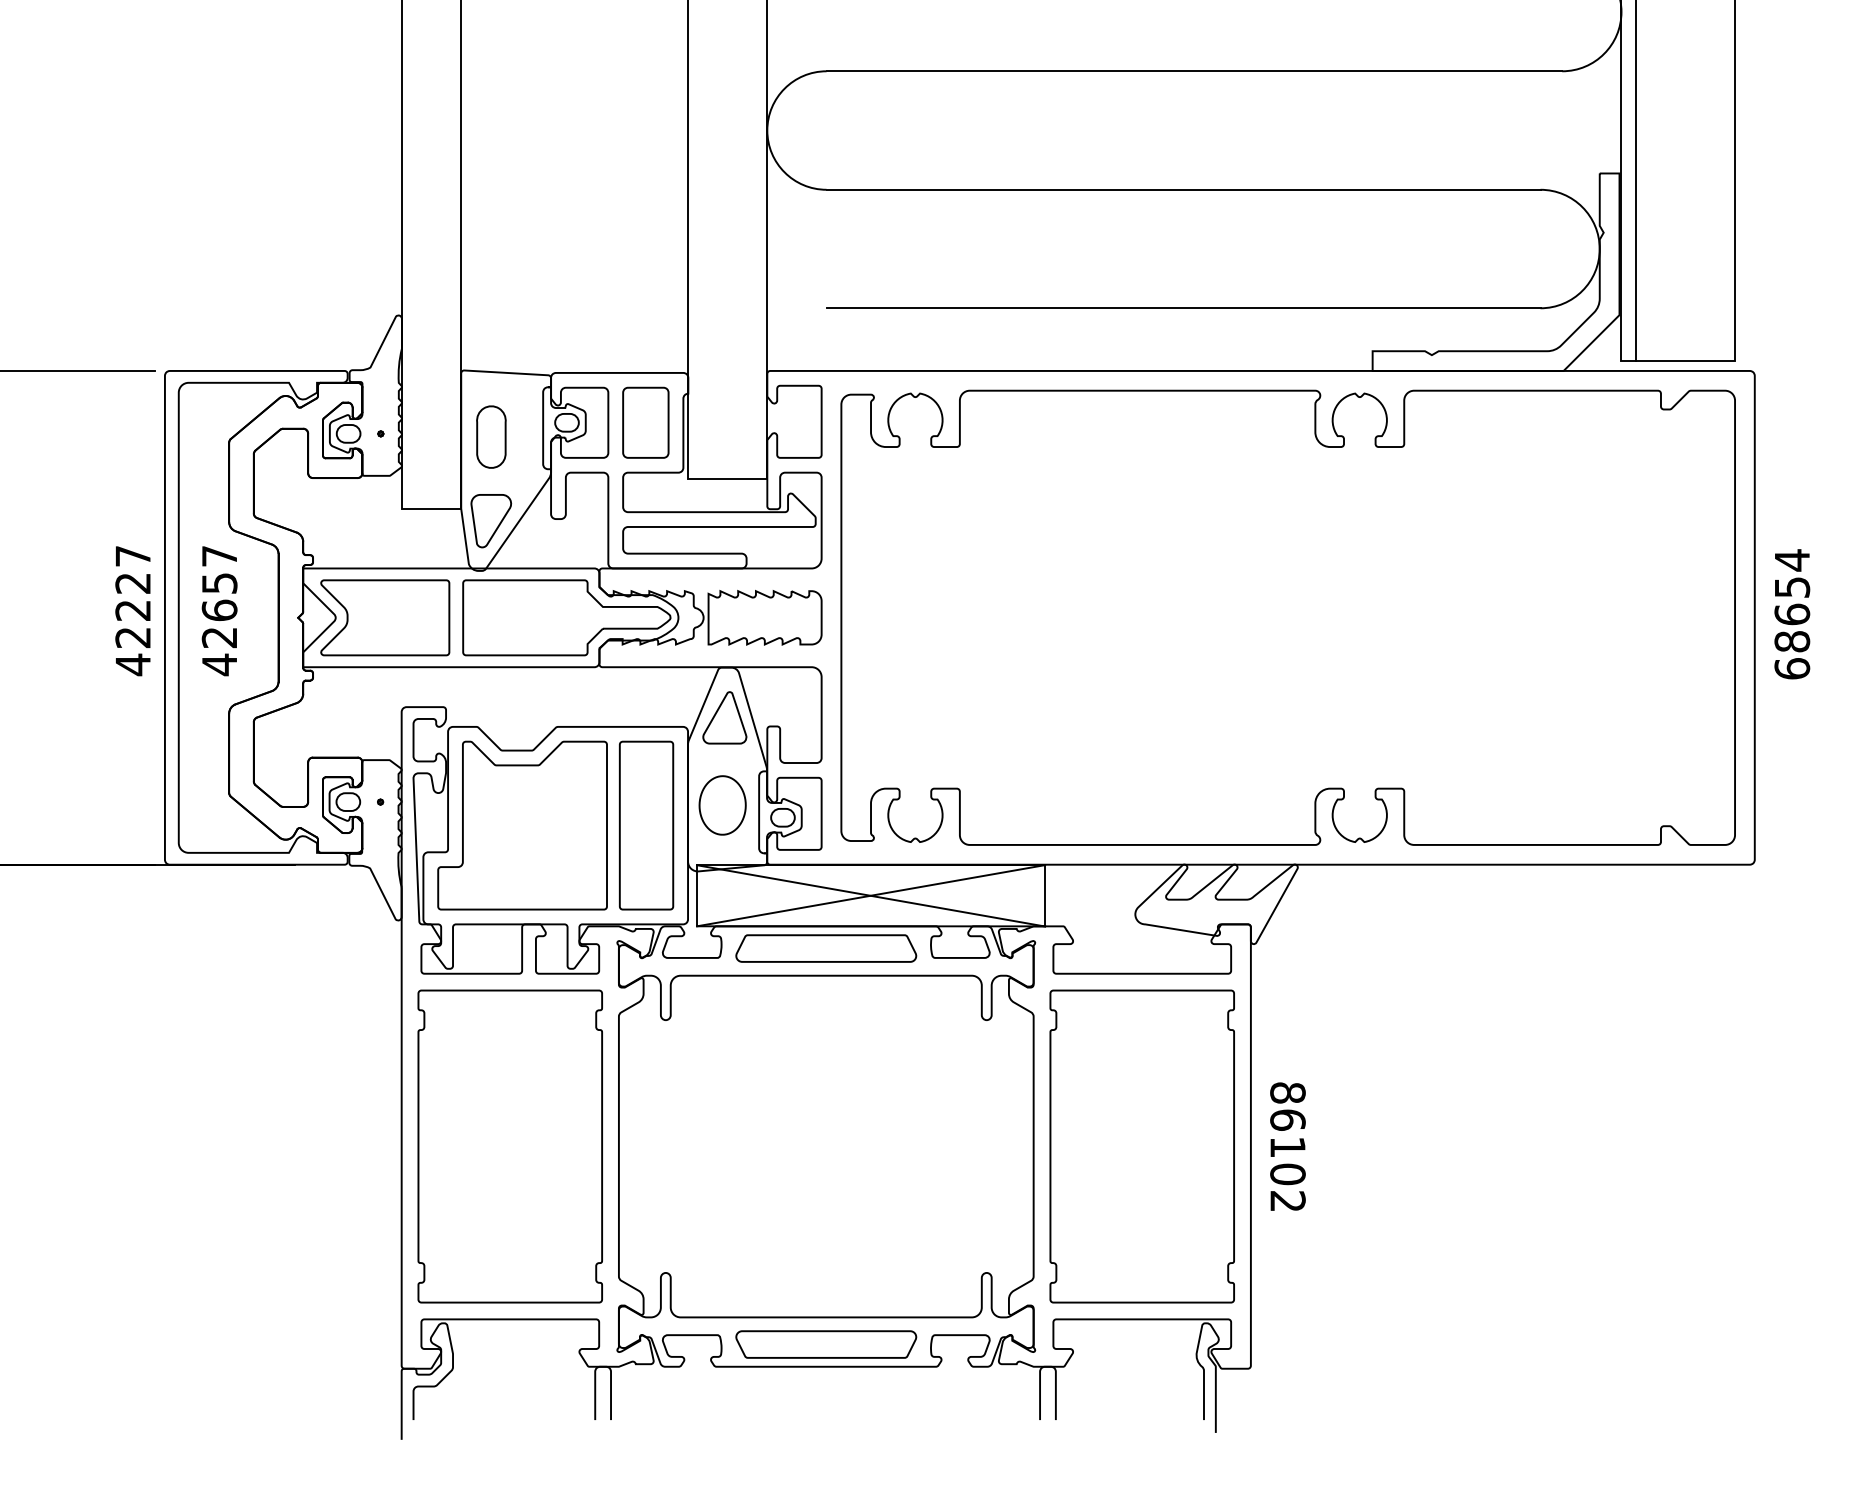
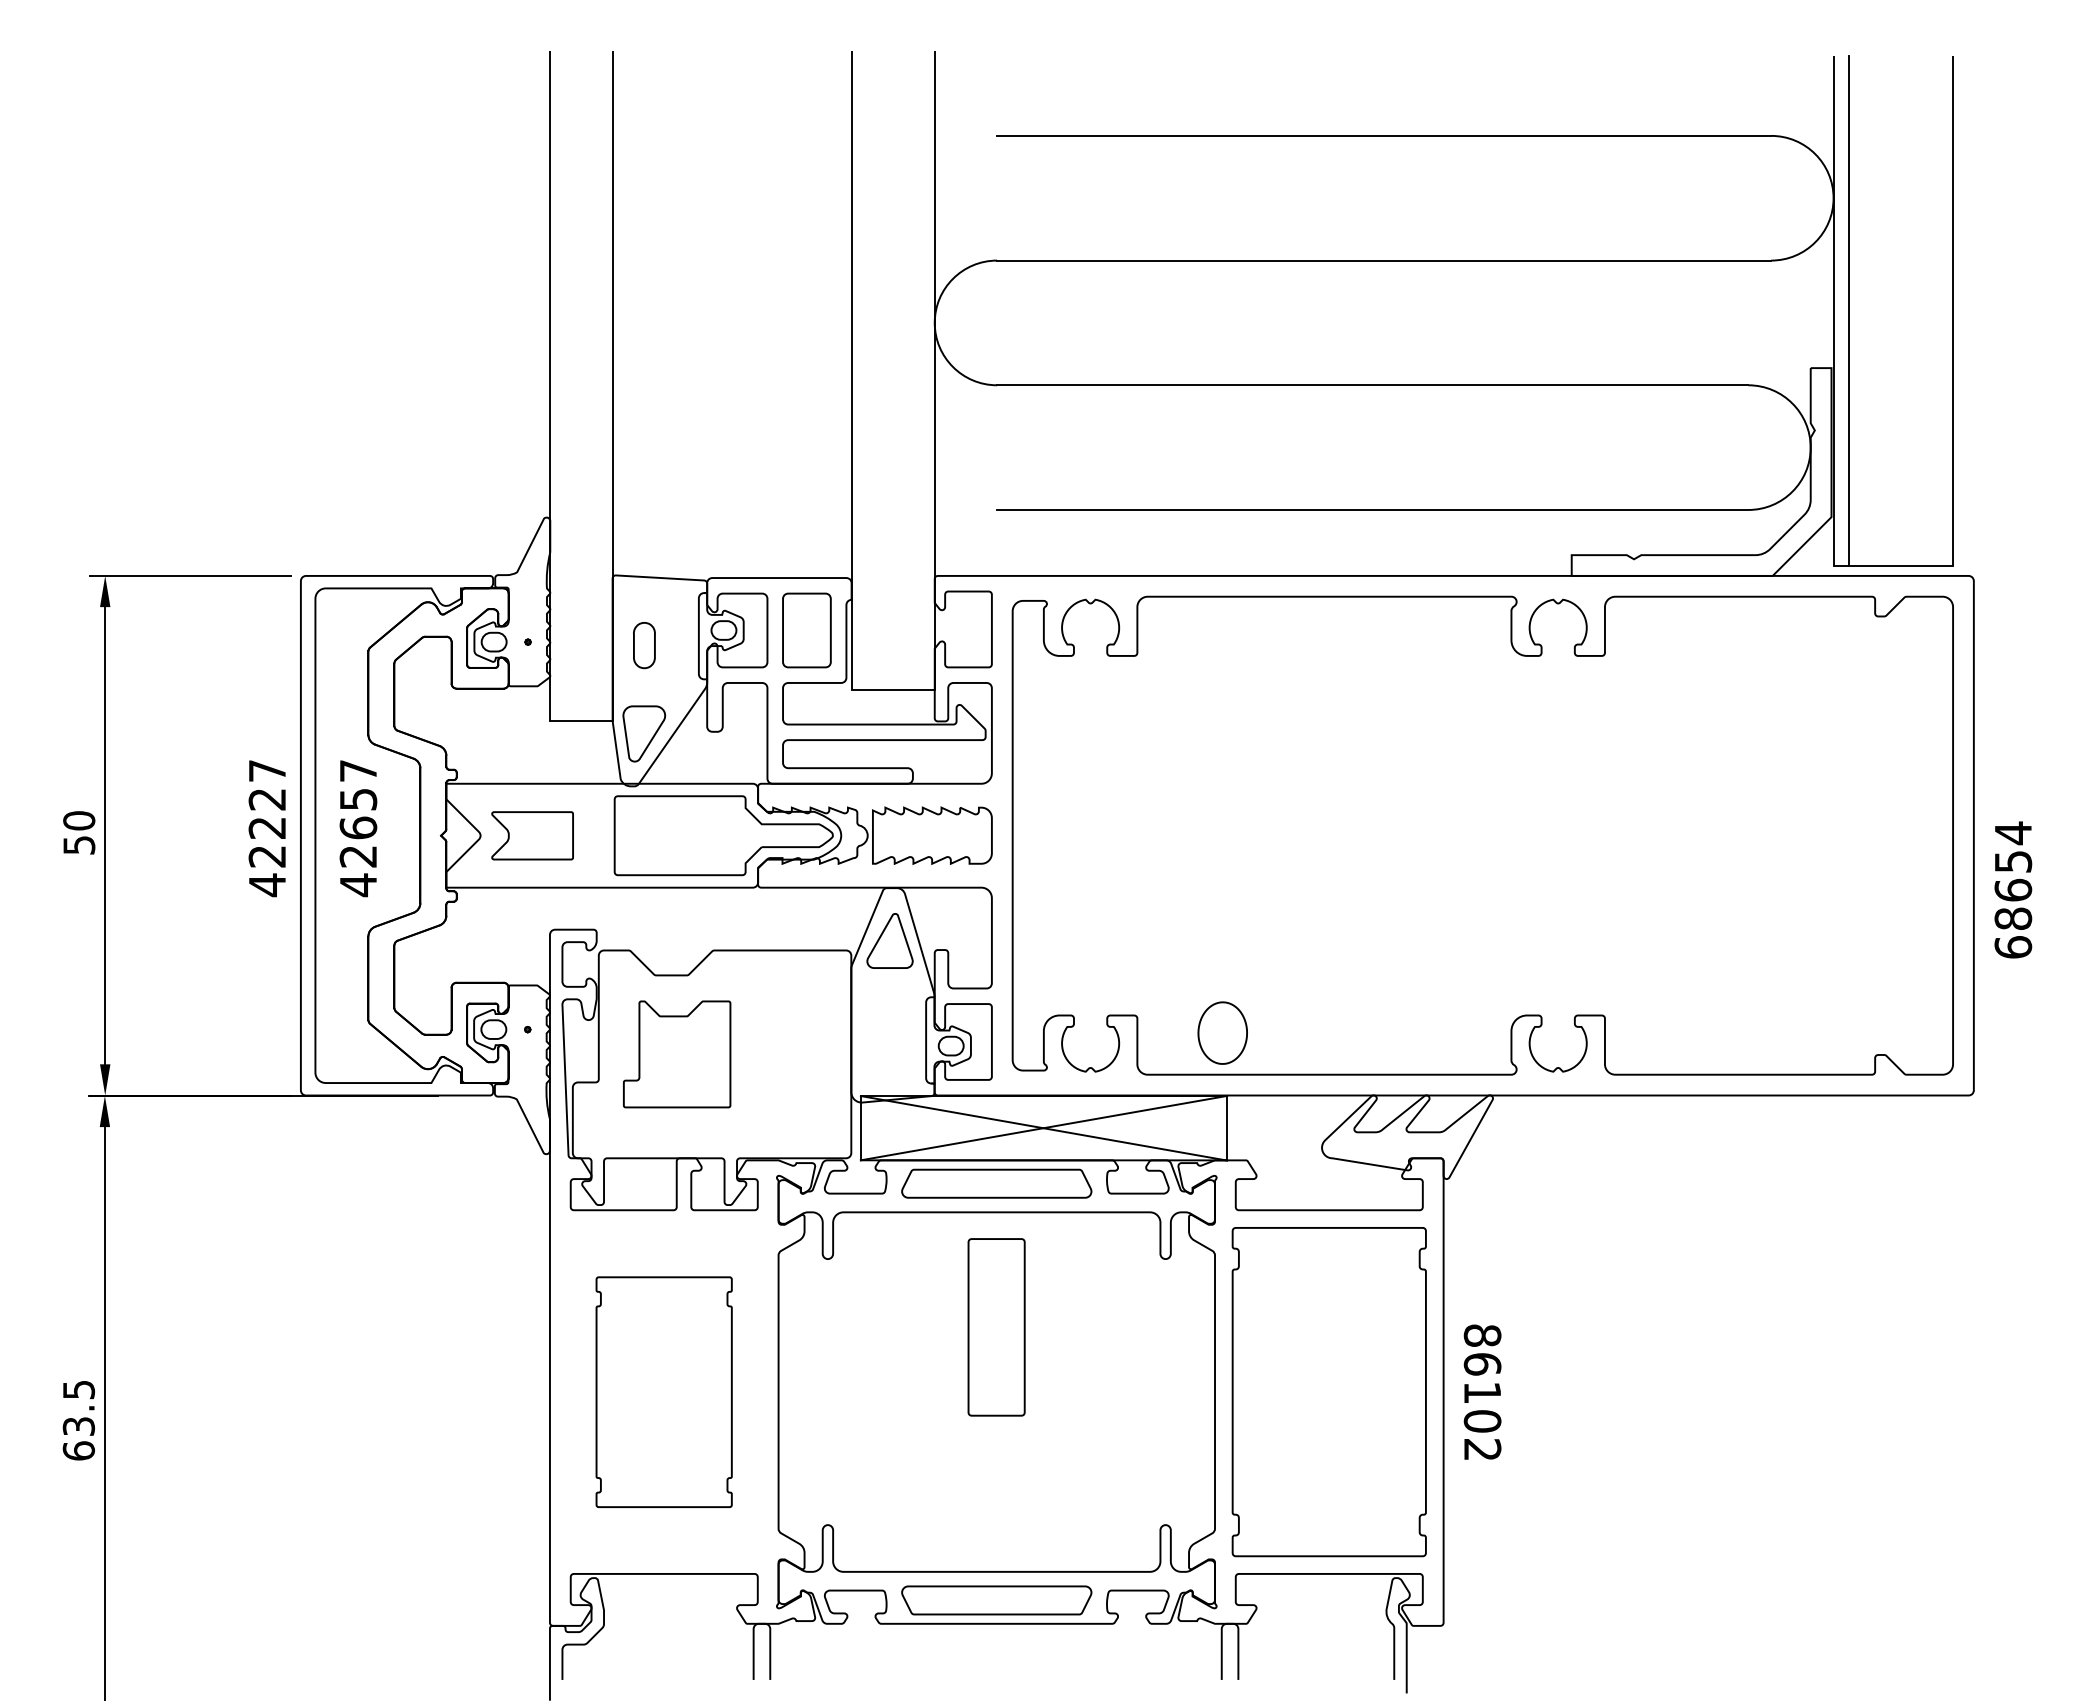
part: (491, 437) -> (644, 645), size x0.7
text: (1792, 613) -> (2013, 889), moved
part: (385, 617) -> (532, 835), size x0.6
part: (722, 804) -> (1222, 1032), moved
part: (521, 825) -> (676, 1054), size x0.6
part: (646, 825) -> (996, 1327), moved
part: (509, 1146) -> (663, 1392), size x0.7

